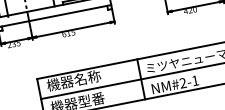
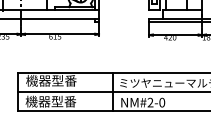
text: (87, 77) -> (64, 80), 機器名称 -> 機器型番
text: (195, 80) -> (162, 102), NM#2-1 -> NM#2-0

